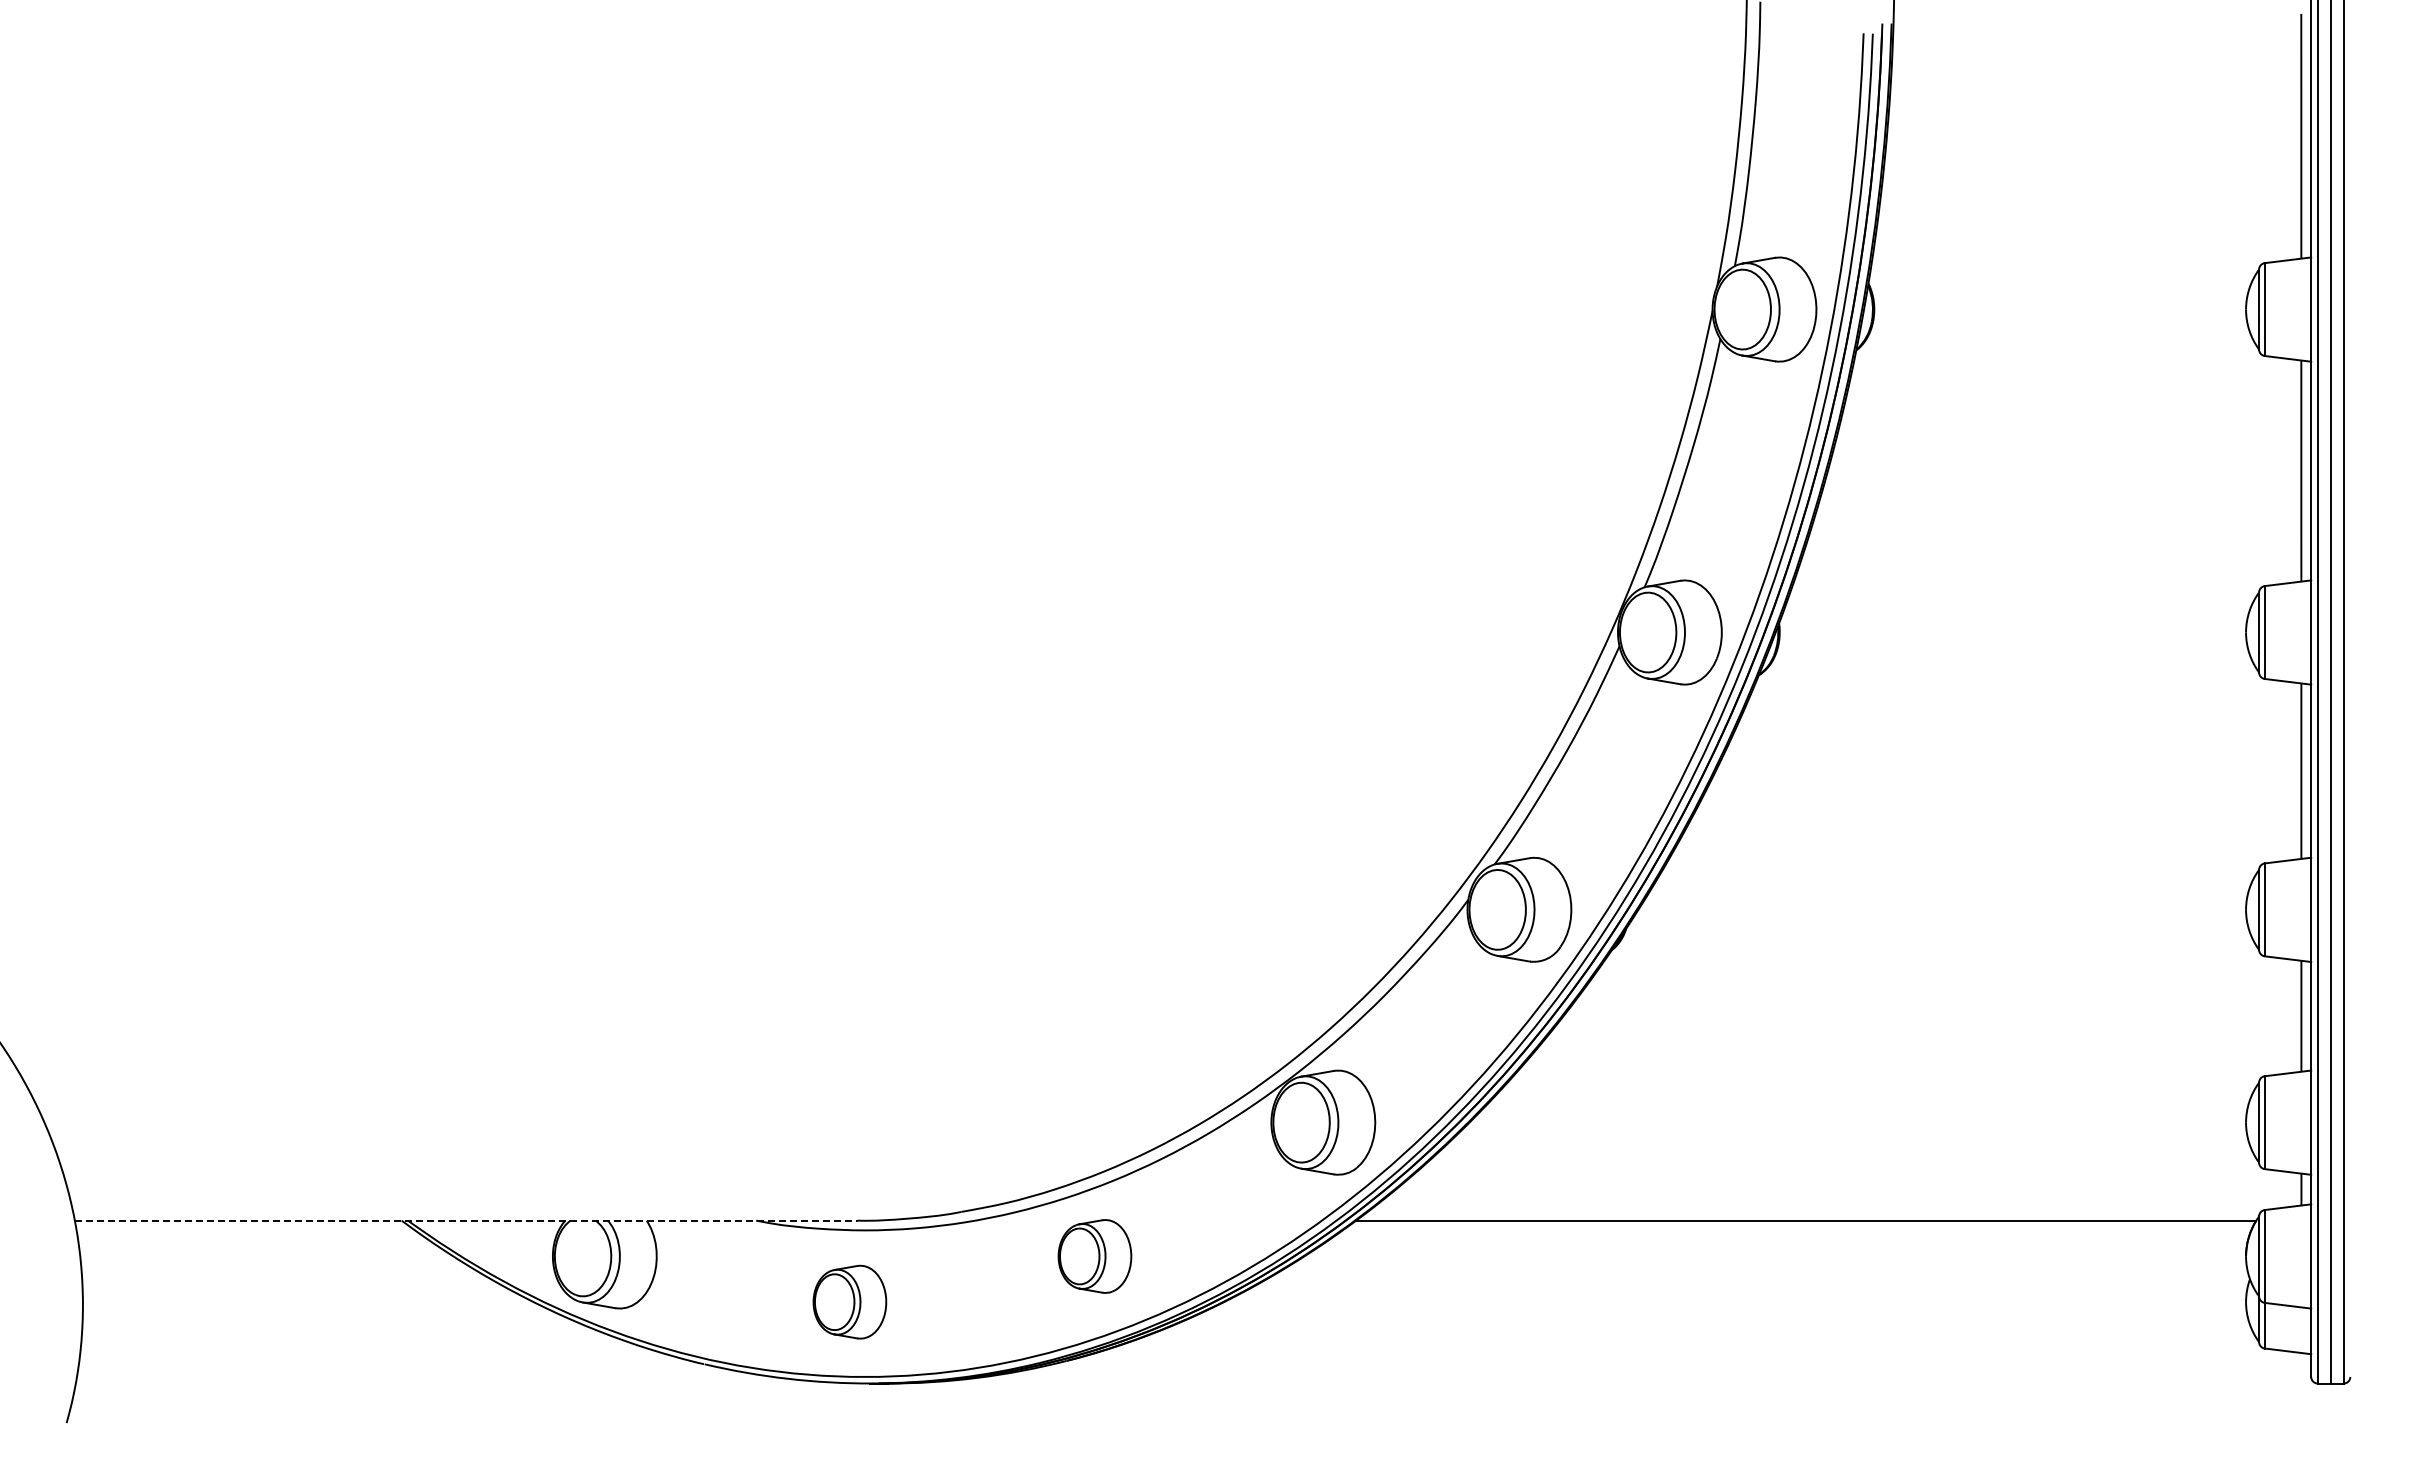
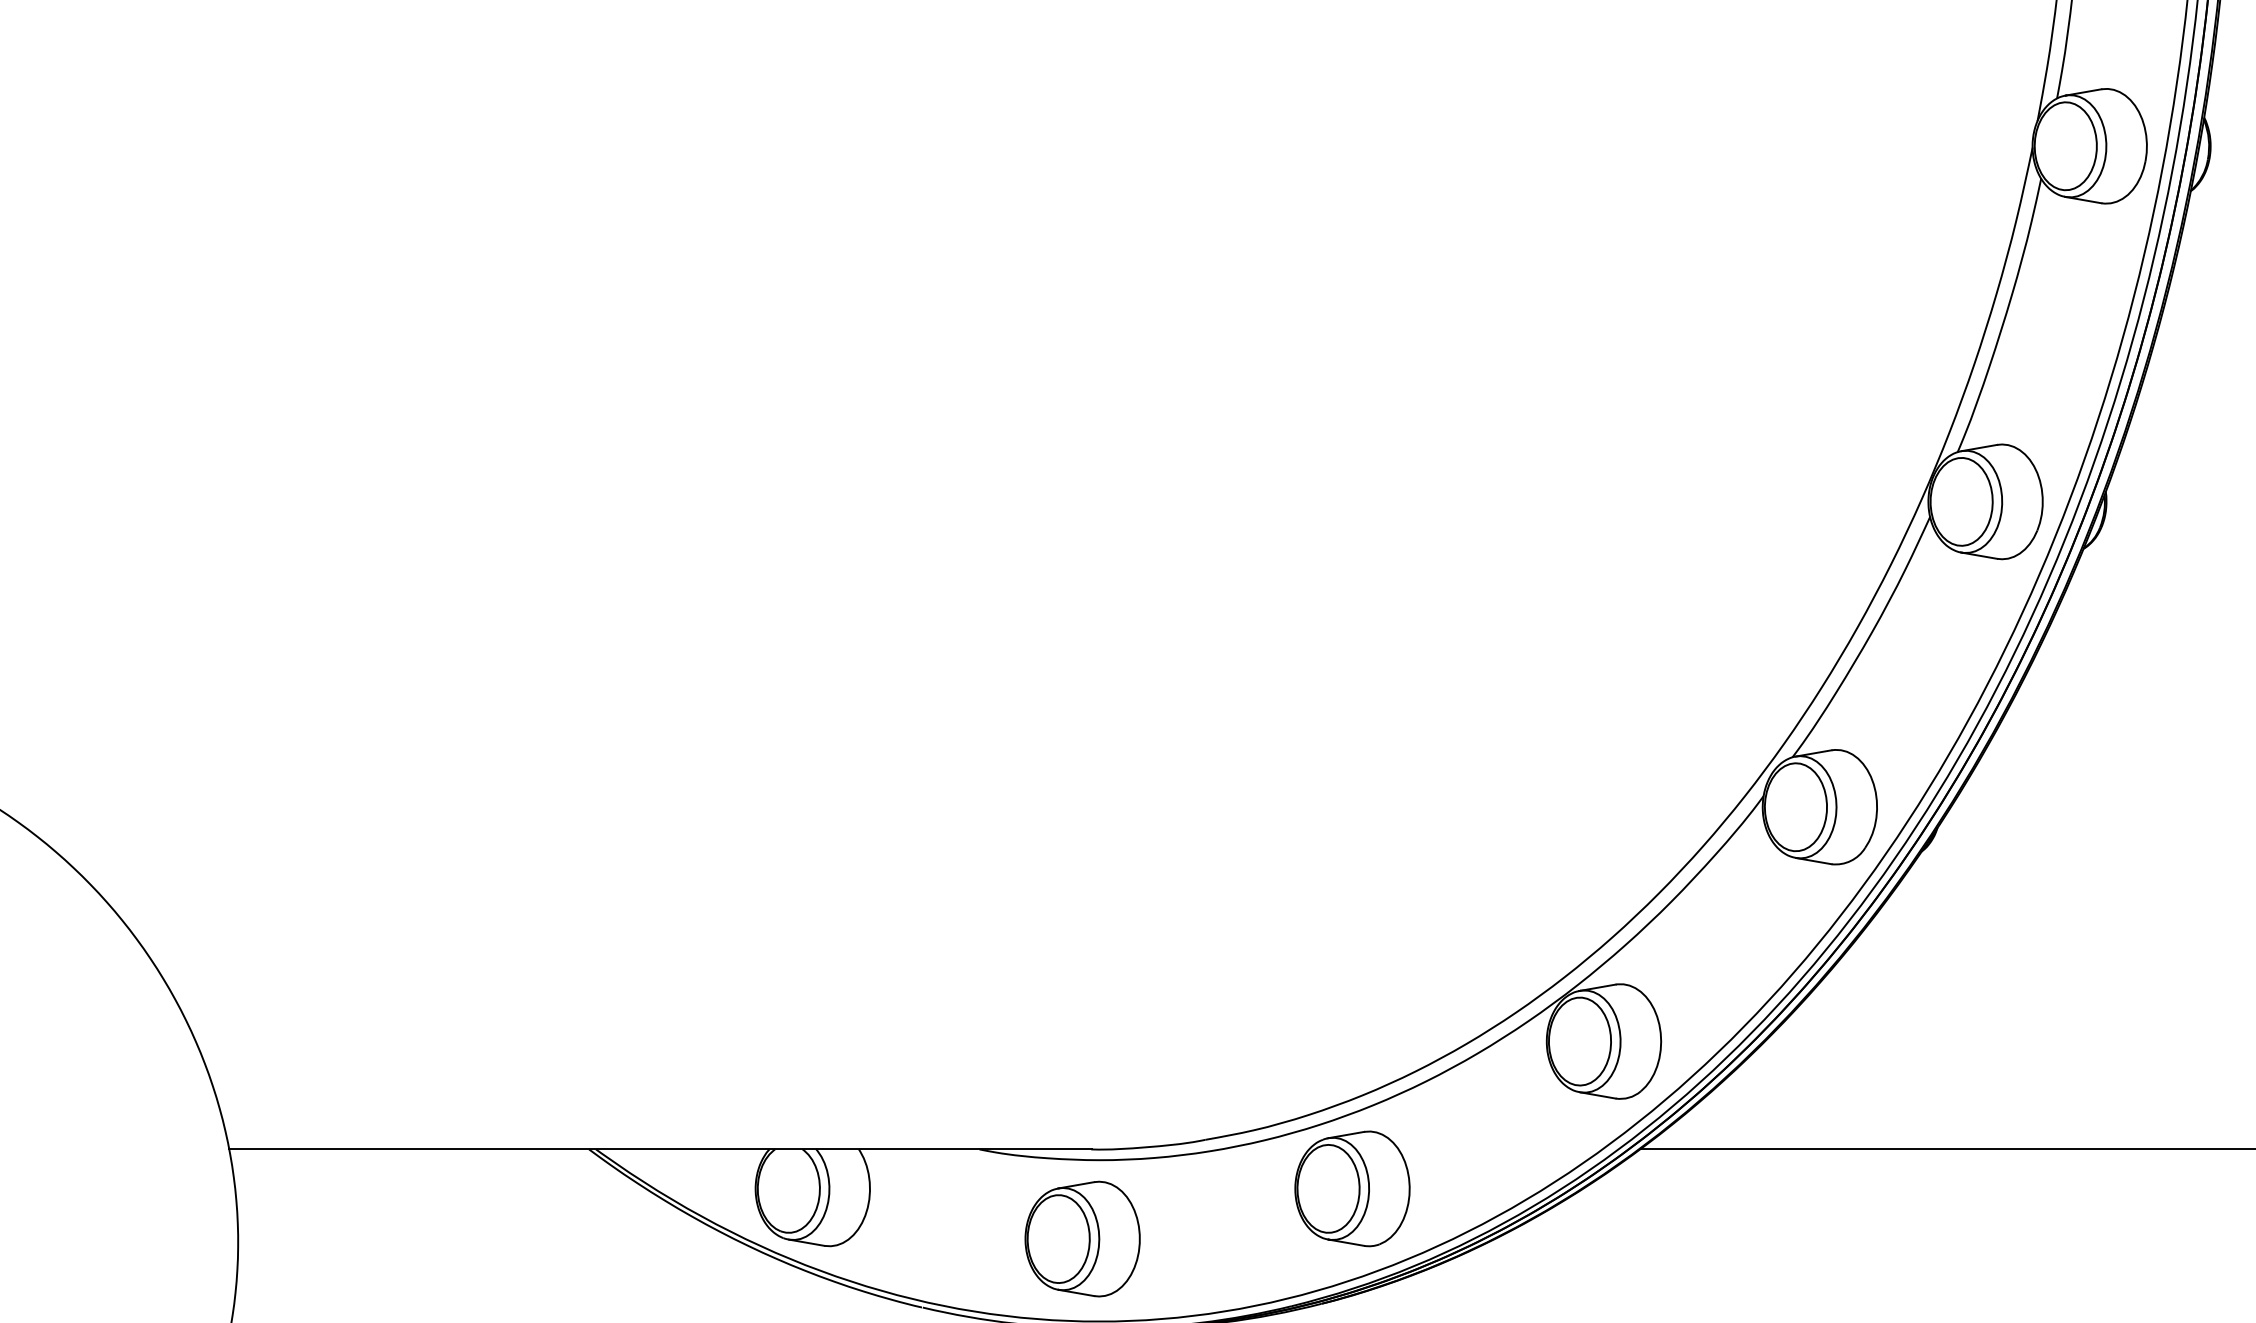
line: (466, 1220) -> (660, 1149), dashed -> solid
part: (1094, 1256) -> (1351, 1188), size x1.43
part: (849, 1302) -> (1082, 1239), size x1.43

